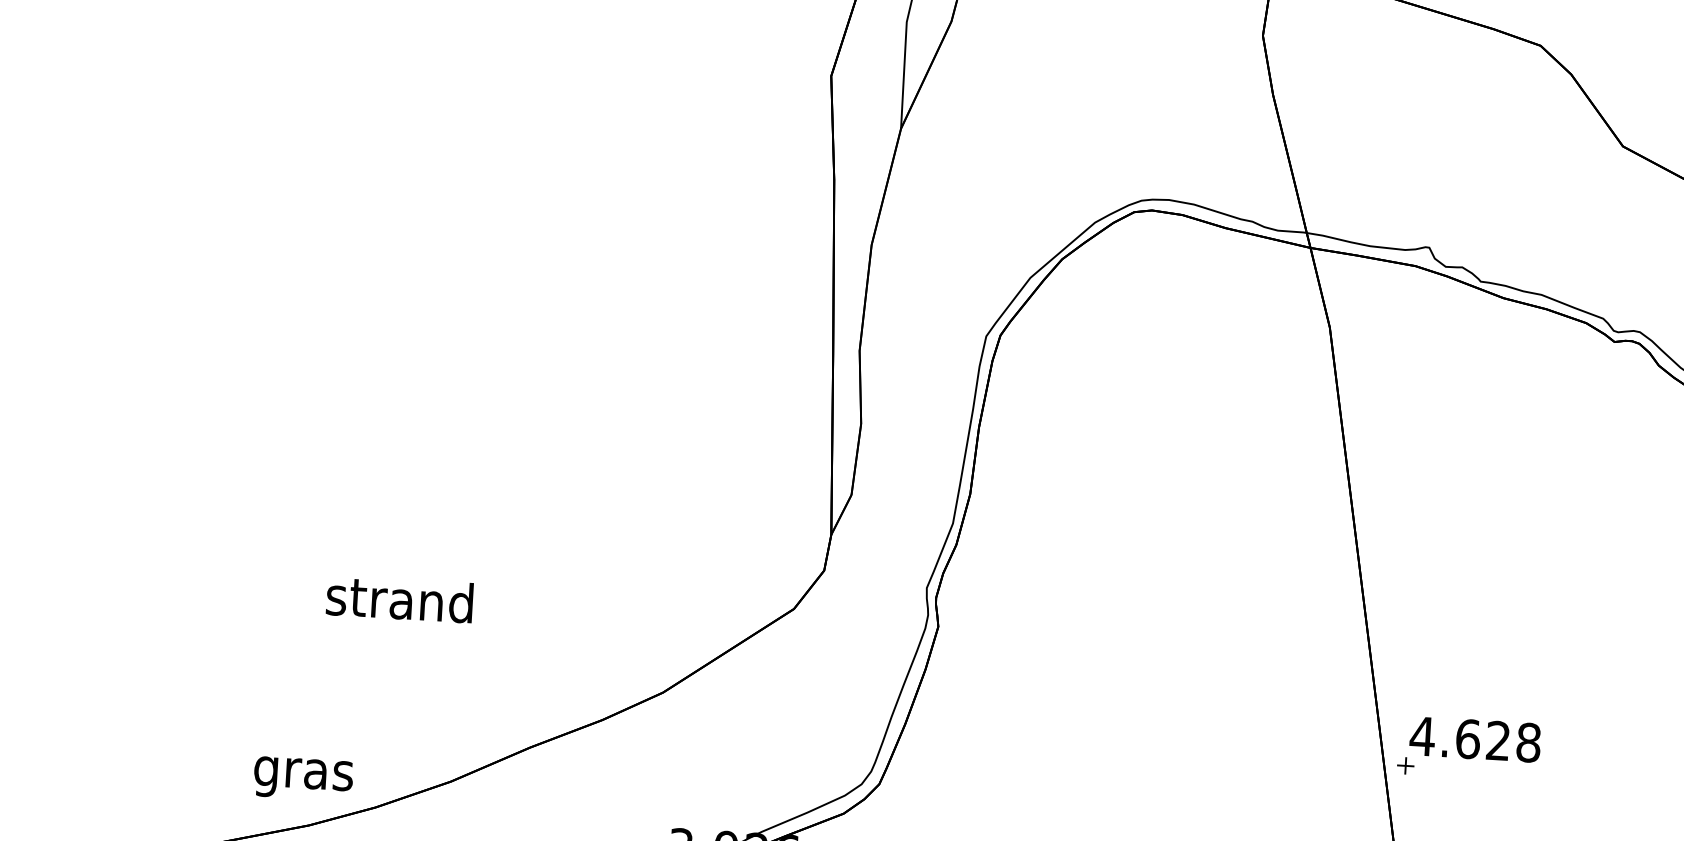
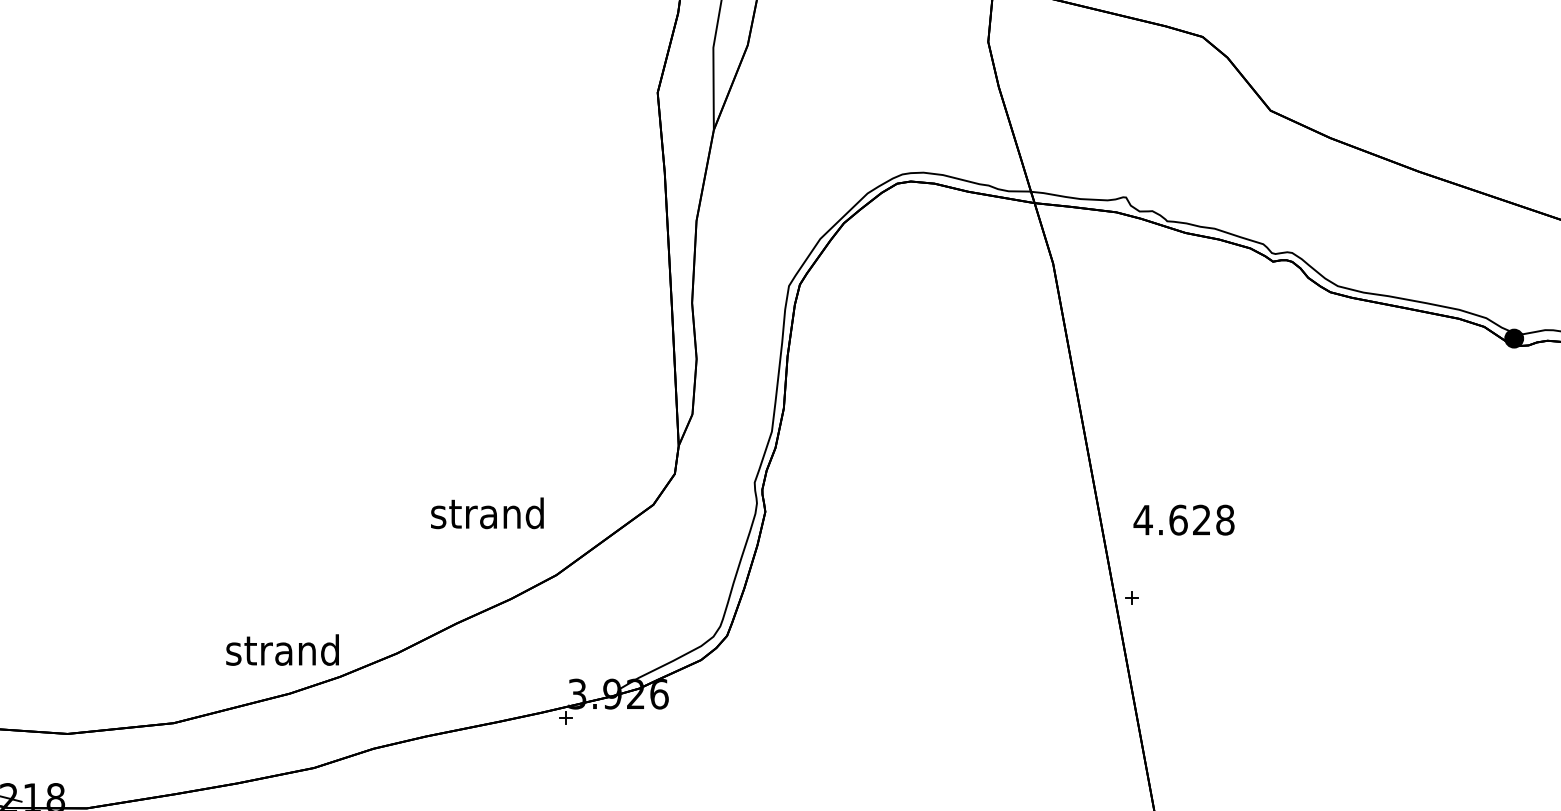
text: (399, 599) -> (487, 513), moved
text: (1474, 738) -> (1183, 519), moved
text: (302, 772) -> (282, 653), gras -> strand

